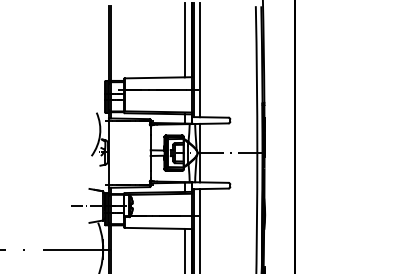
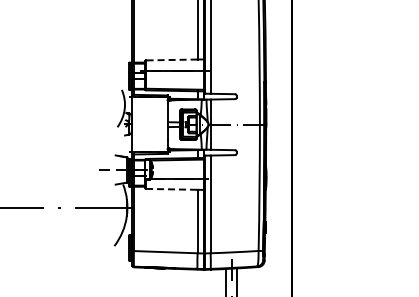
line: (154, 77) -> (171, 59), solid -> dashed
line: (154, 228) -> (171, 189), solid -> dashed

